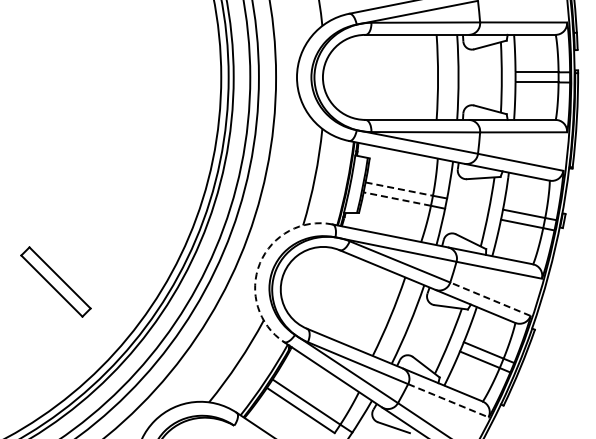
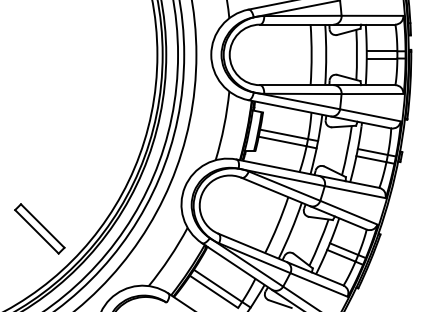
line: (399, 189) -> (284, 134), dashed -> solid
line: (396, 199) -> (282, 141), dashed -> solid
arc: (260, 263) -> (185, 187), dashed -> solid
part: (55, 281) -> (39, 228), moved
line: (489, 299) -> (348, 212), dashed -> solid
line: (448, 400) -> (319, 284), dashed -> solid

